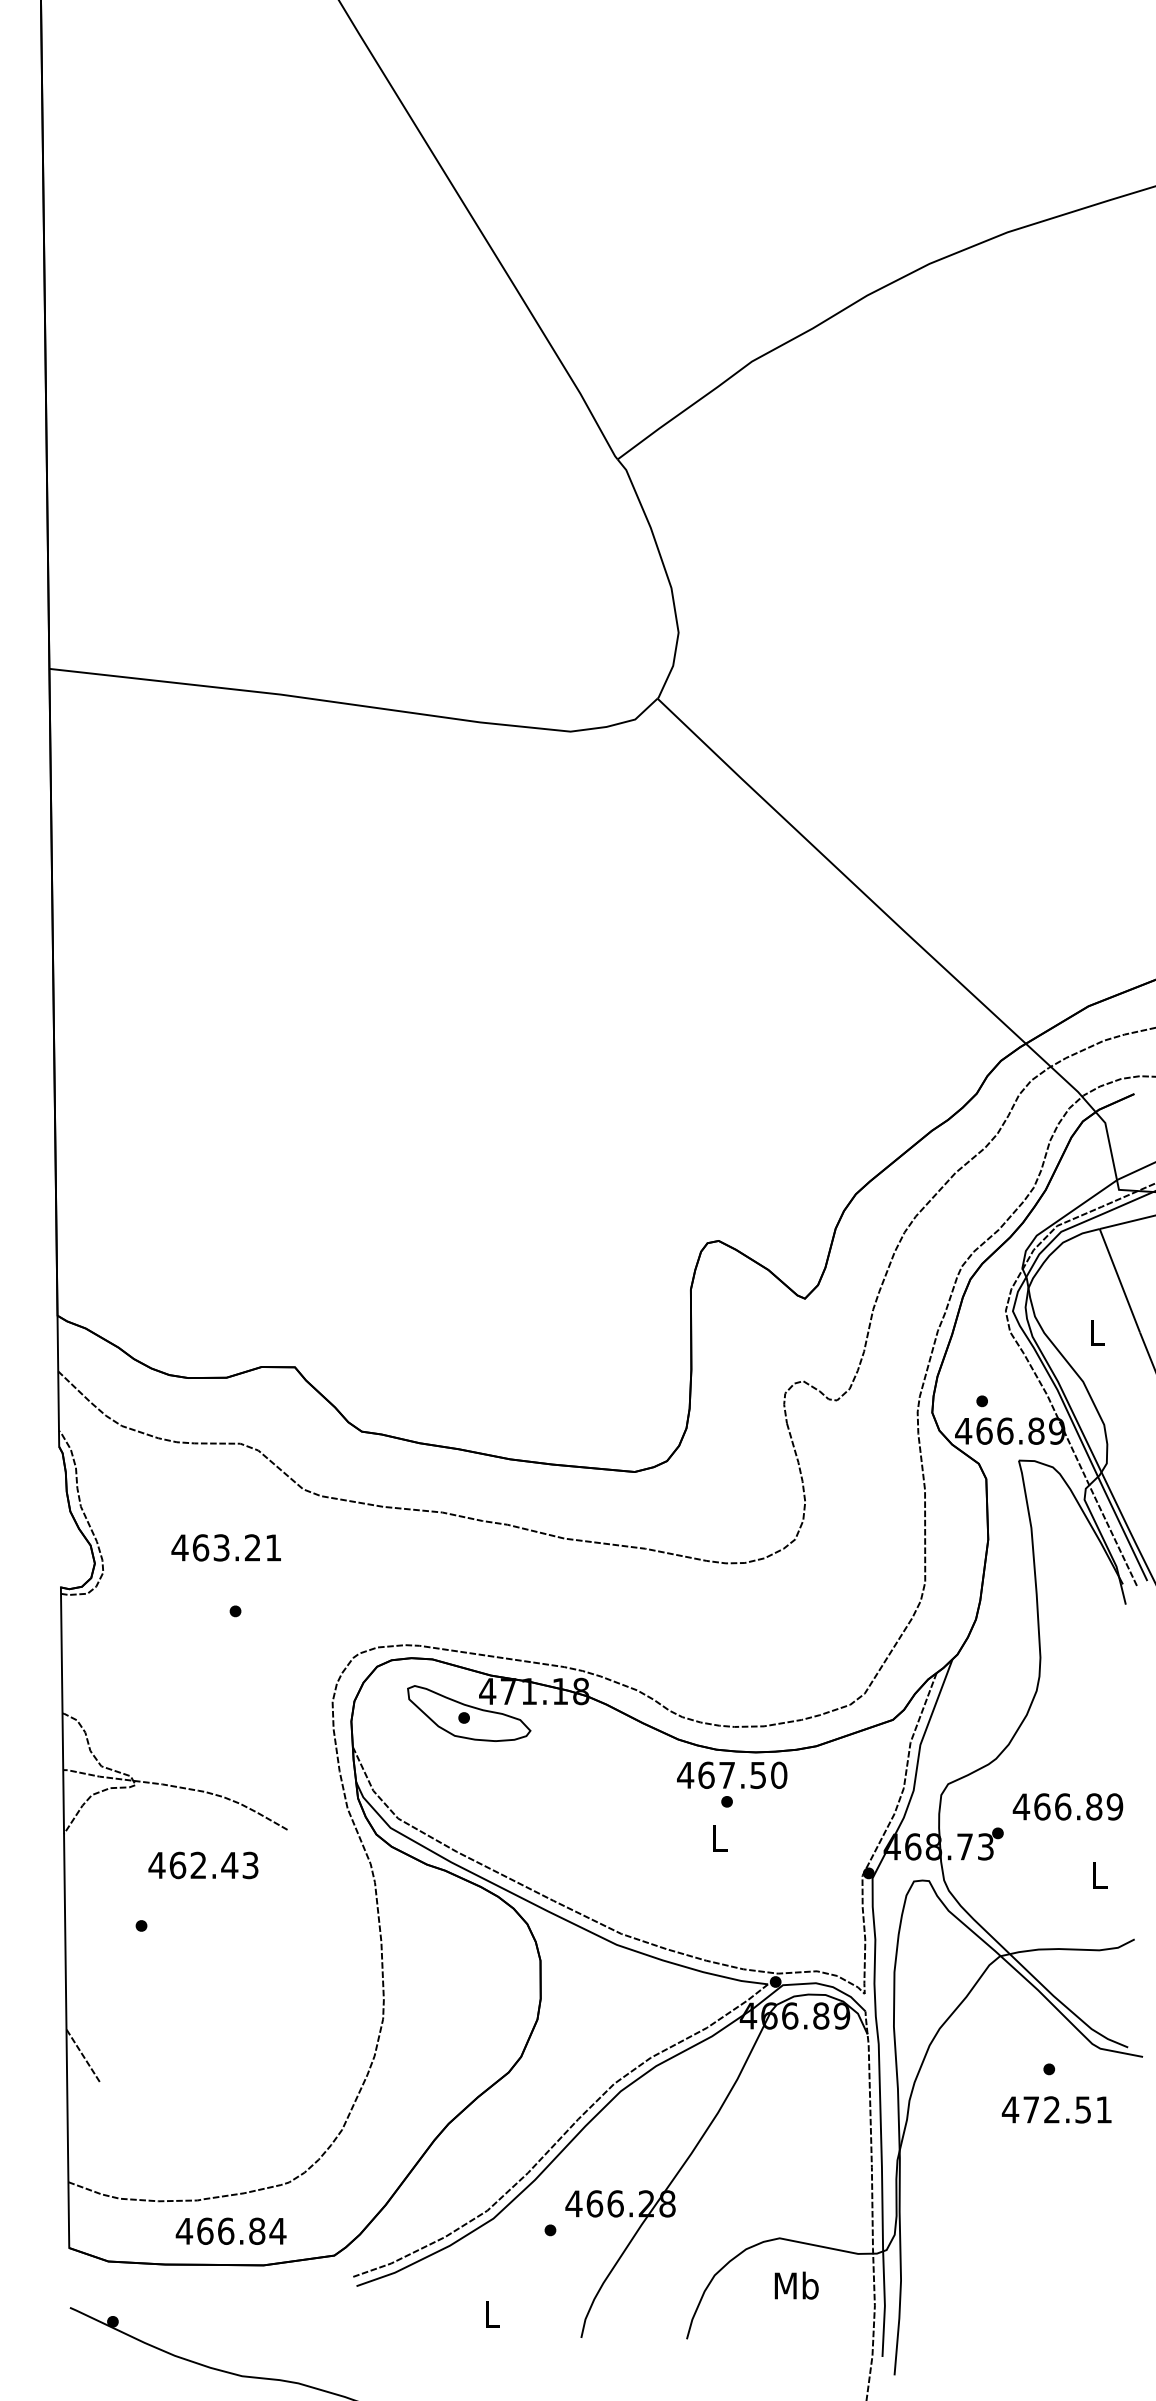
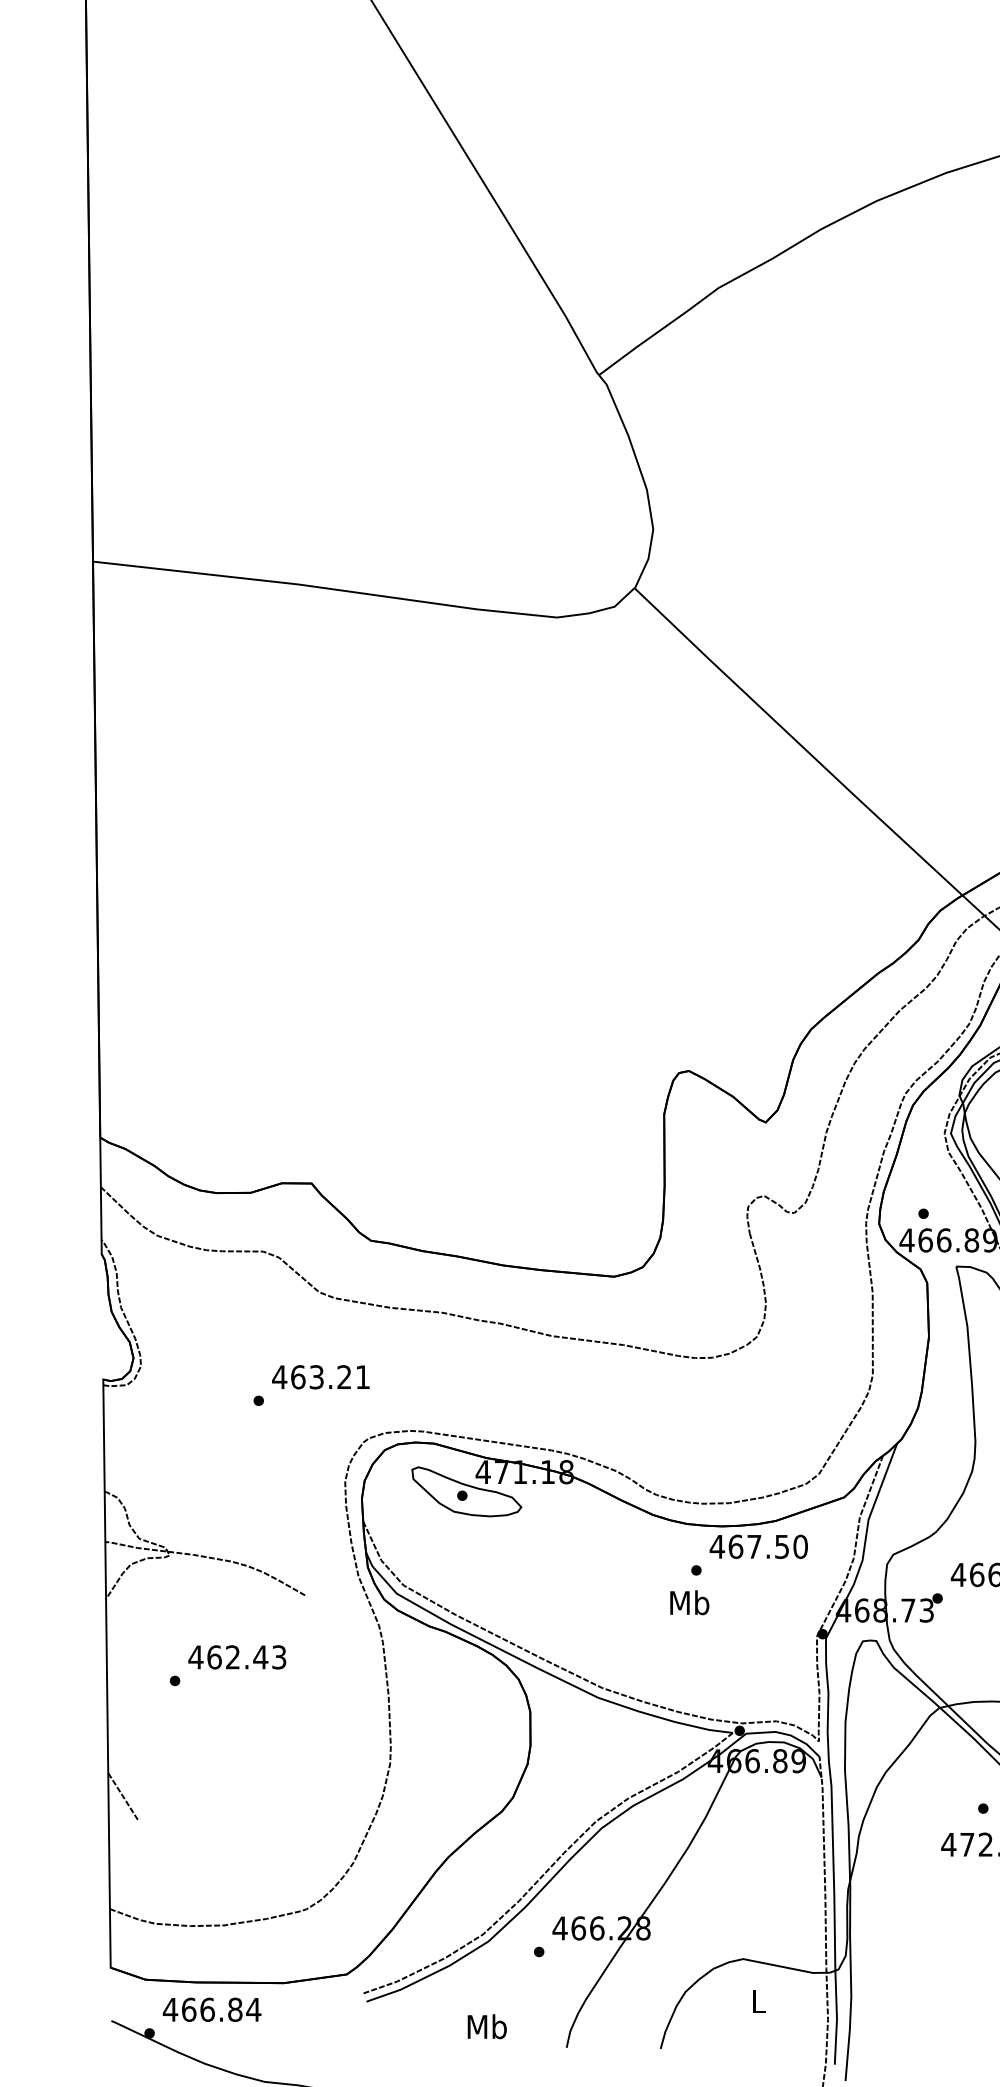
text: (225, 1547) -> (320, 1376), moved
text: (732, 1774) -> (759, 1546), moved
text: (719, 1838) -> (689, 1603), L -> Mb
text: (203, 1865) -> (237, 1657), moved
text: (230, 2230) -> (211, 2009), moved
text: (796, 2285) -> (758, 2001), Mb -> L
text: (492, 2314) -> (487, 2026), L -> Mb

